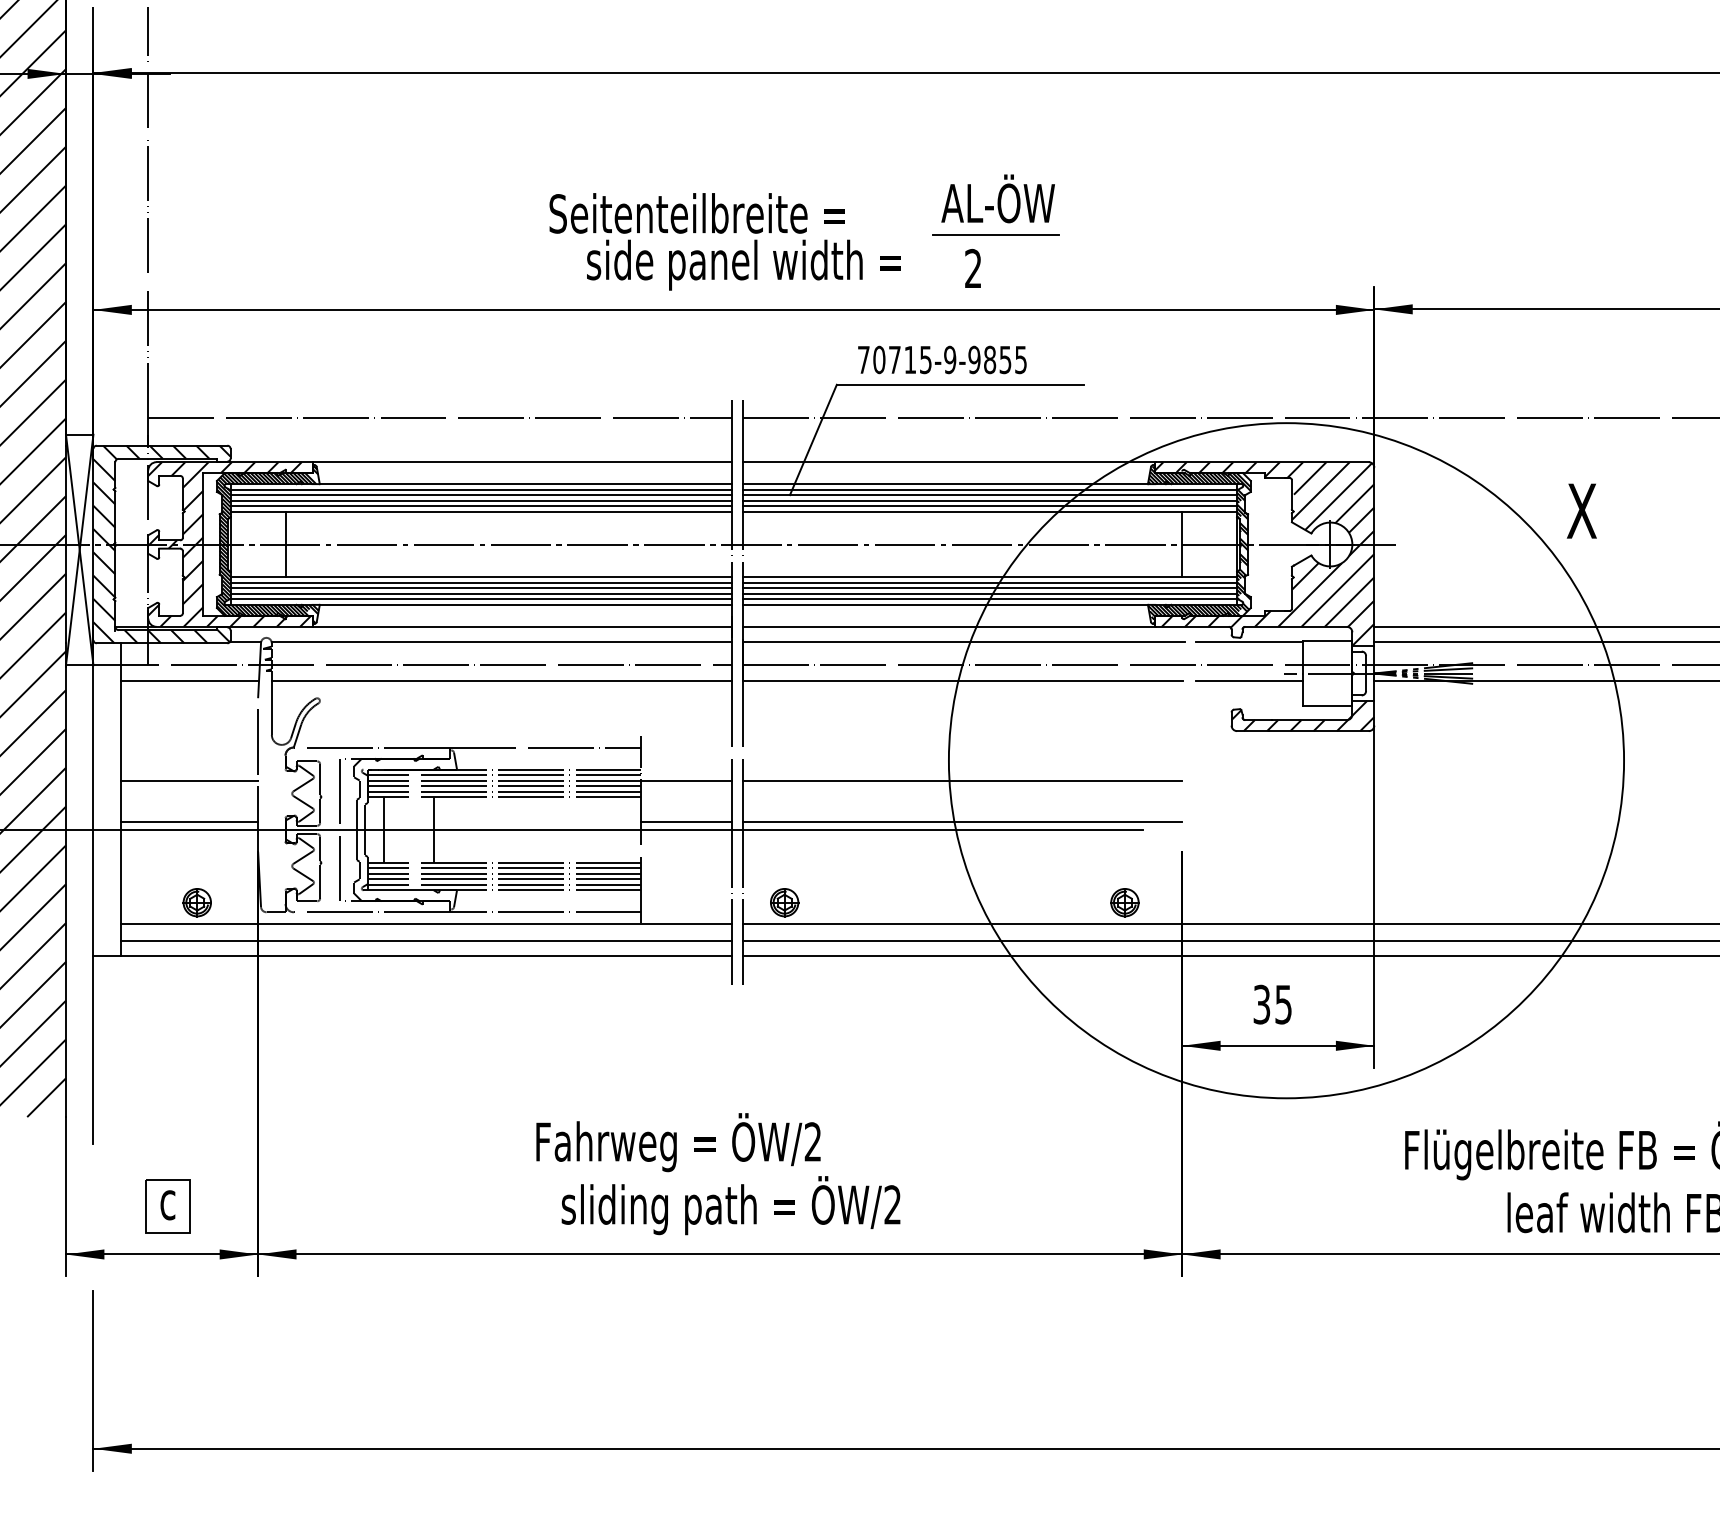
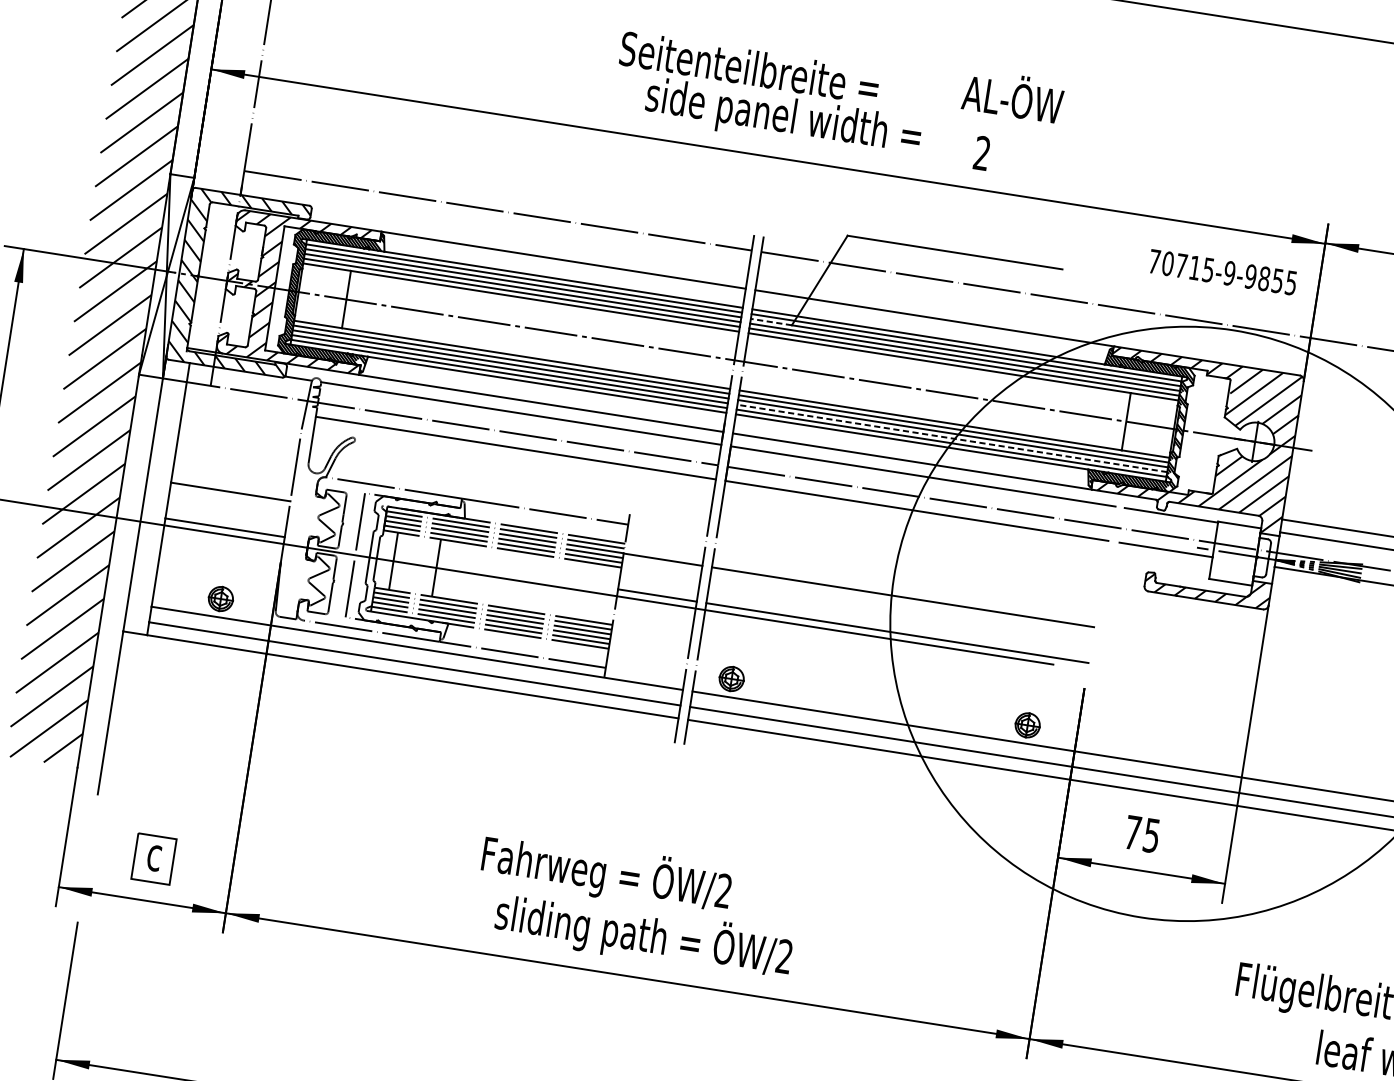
line: (996, 234) -> (1006, 126), removed
text: (942, 359) -> (1223, 271), moved
line: (766, 495) -> (771, 322), solid -> dashed
line: (989, 593) -> (952, 438), solid -> dashed
line: (189, 681) -> (244, 405), removed
text: (1261, 1004) -> (1132, 832), 35 -> 75

